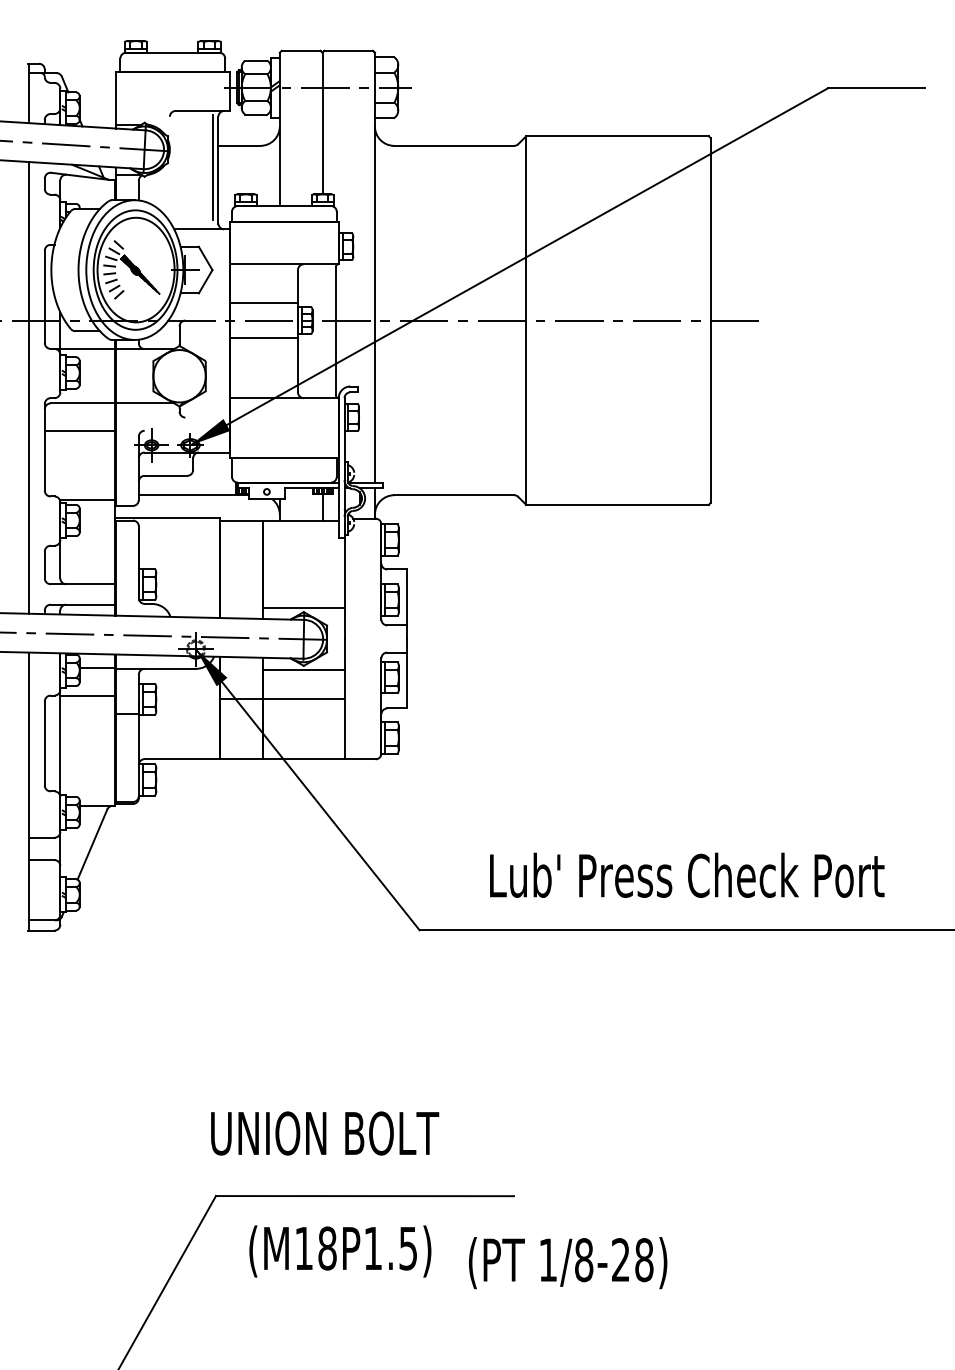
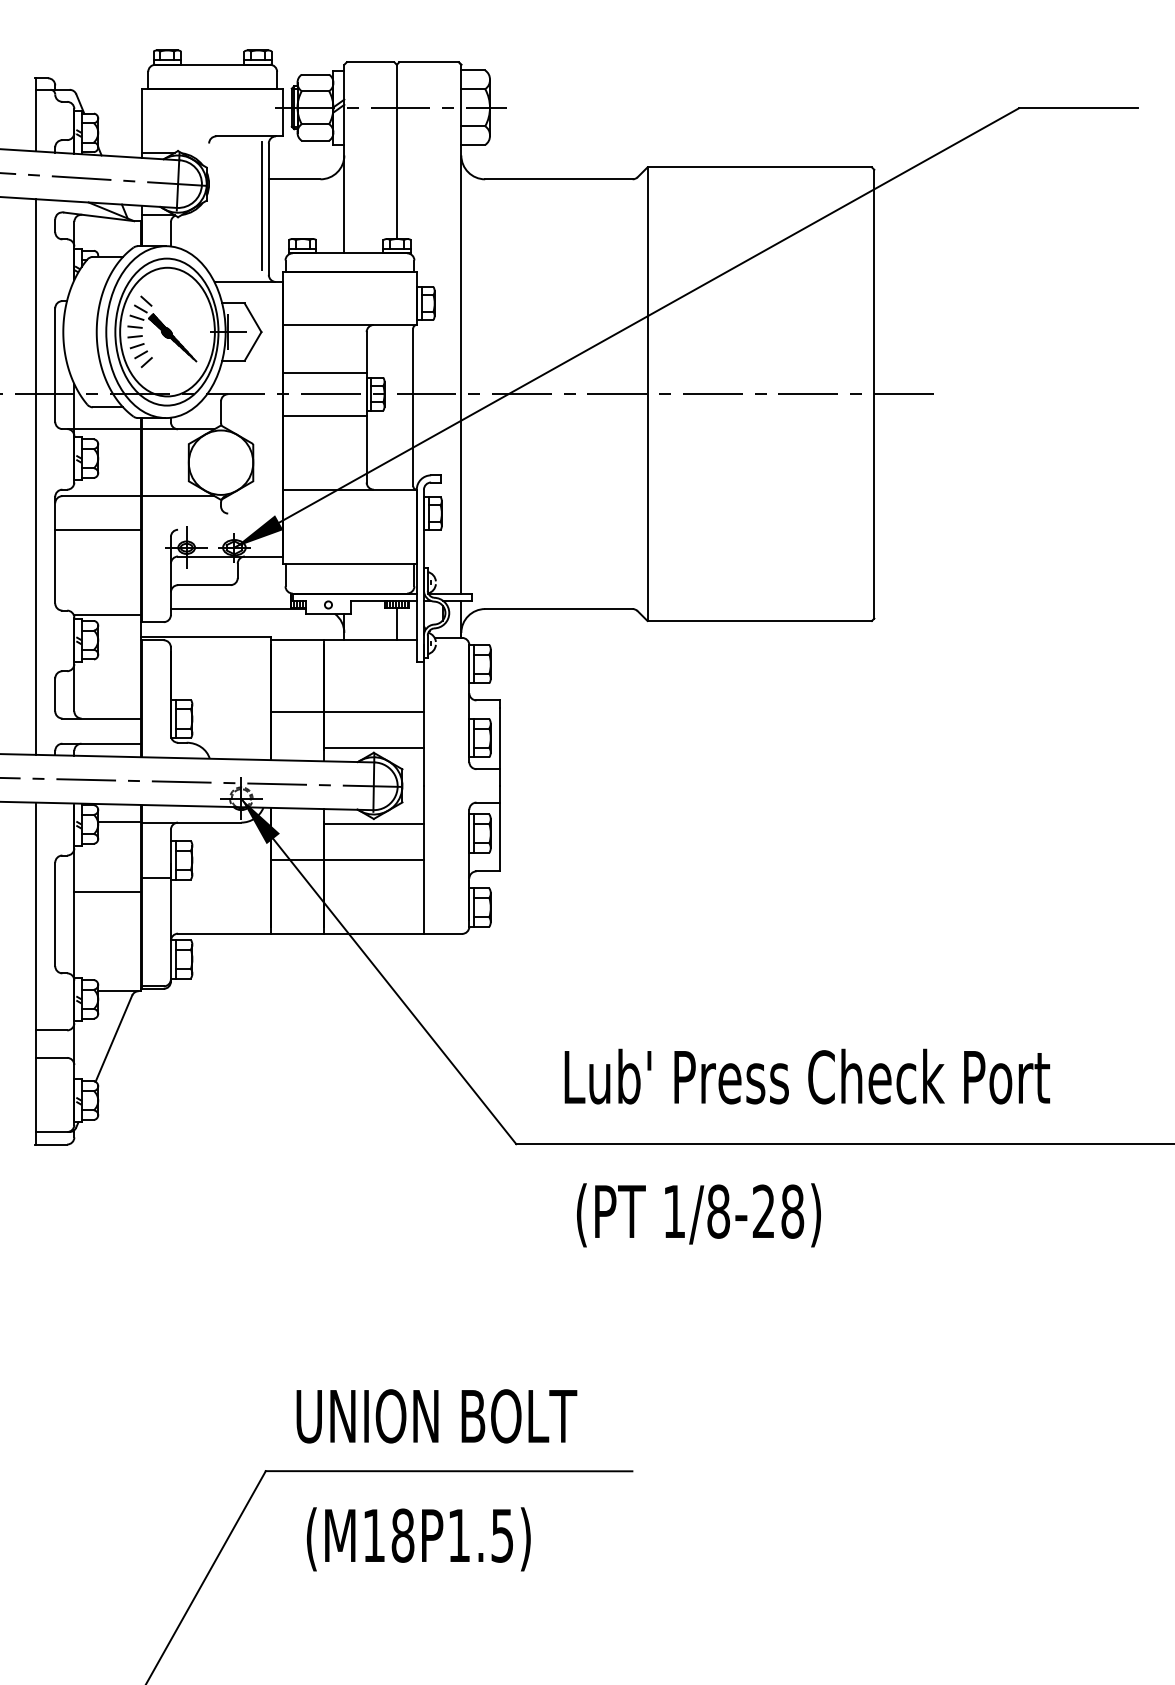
line: (282, 578) -> (347, 711), added
line: (87, 696) -> (107, 892), moved
text: (687, 874) -> (807, 1075), moved
text: (325, 1133) -> (437, 1416), moved
text: (568, 1263) -> (699, 1215), moved

